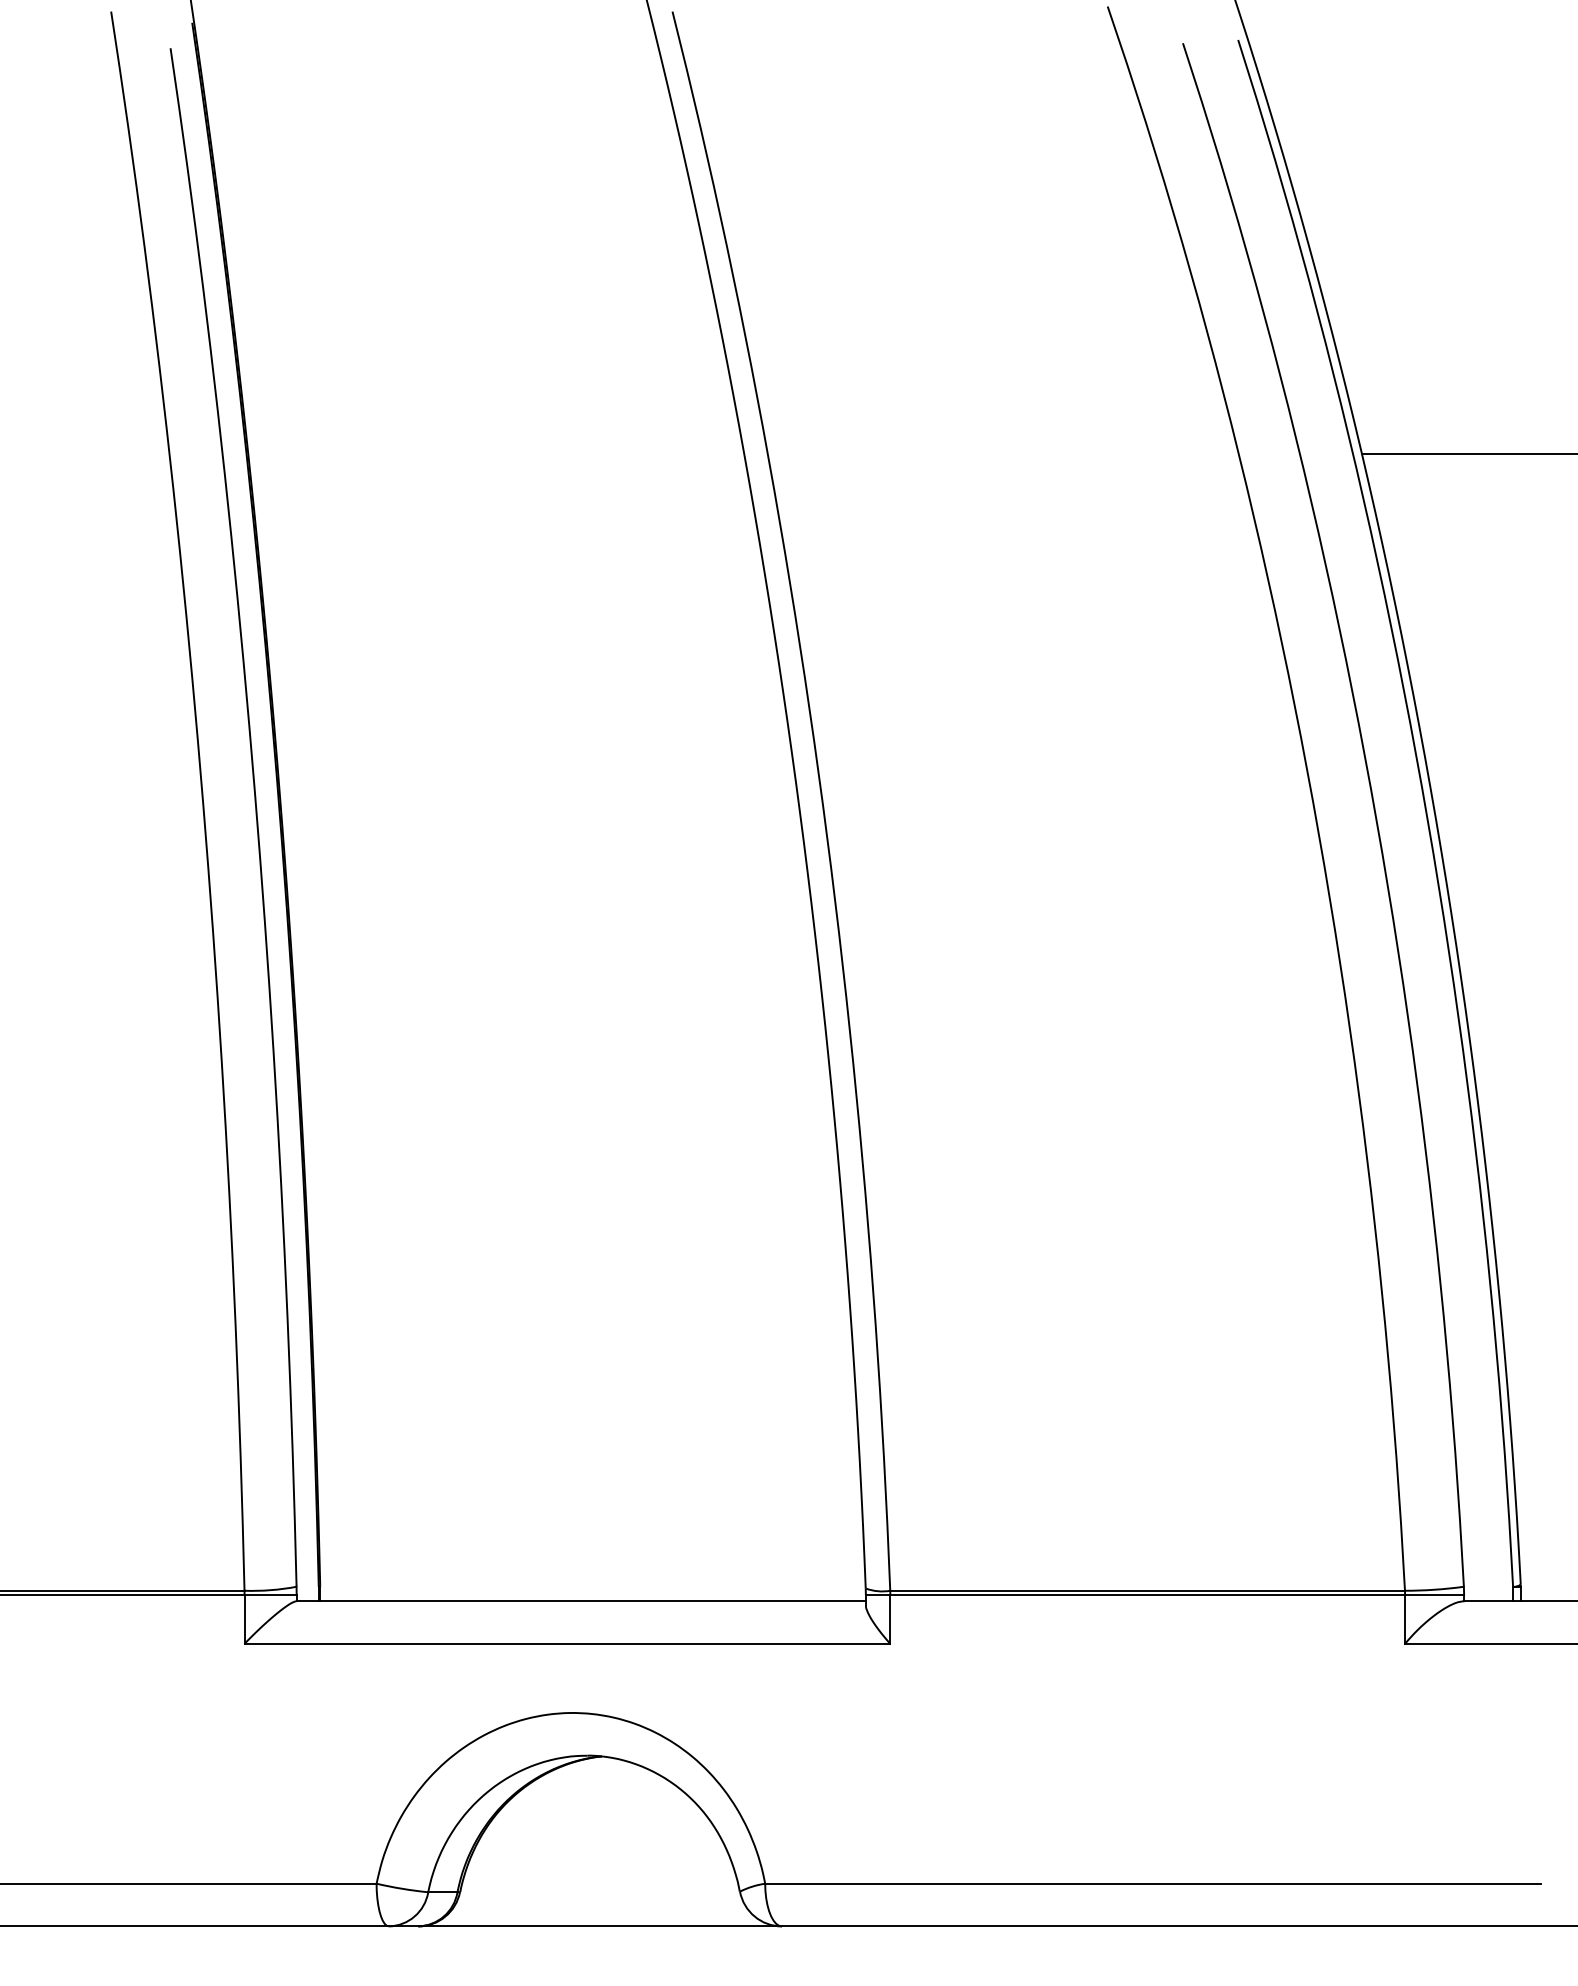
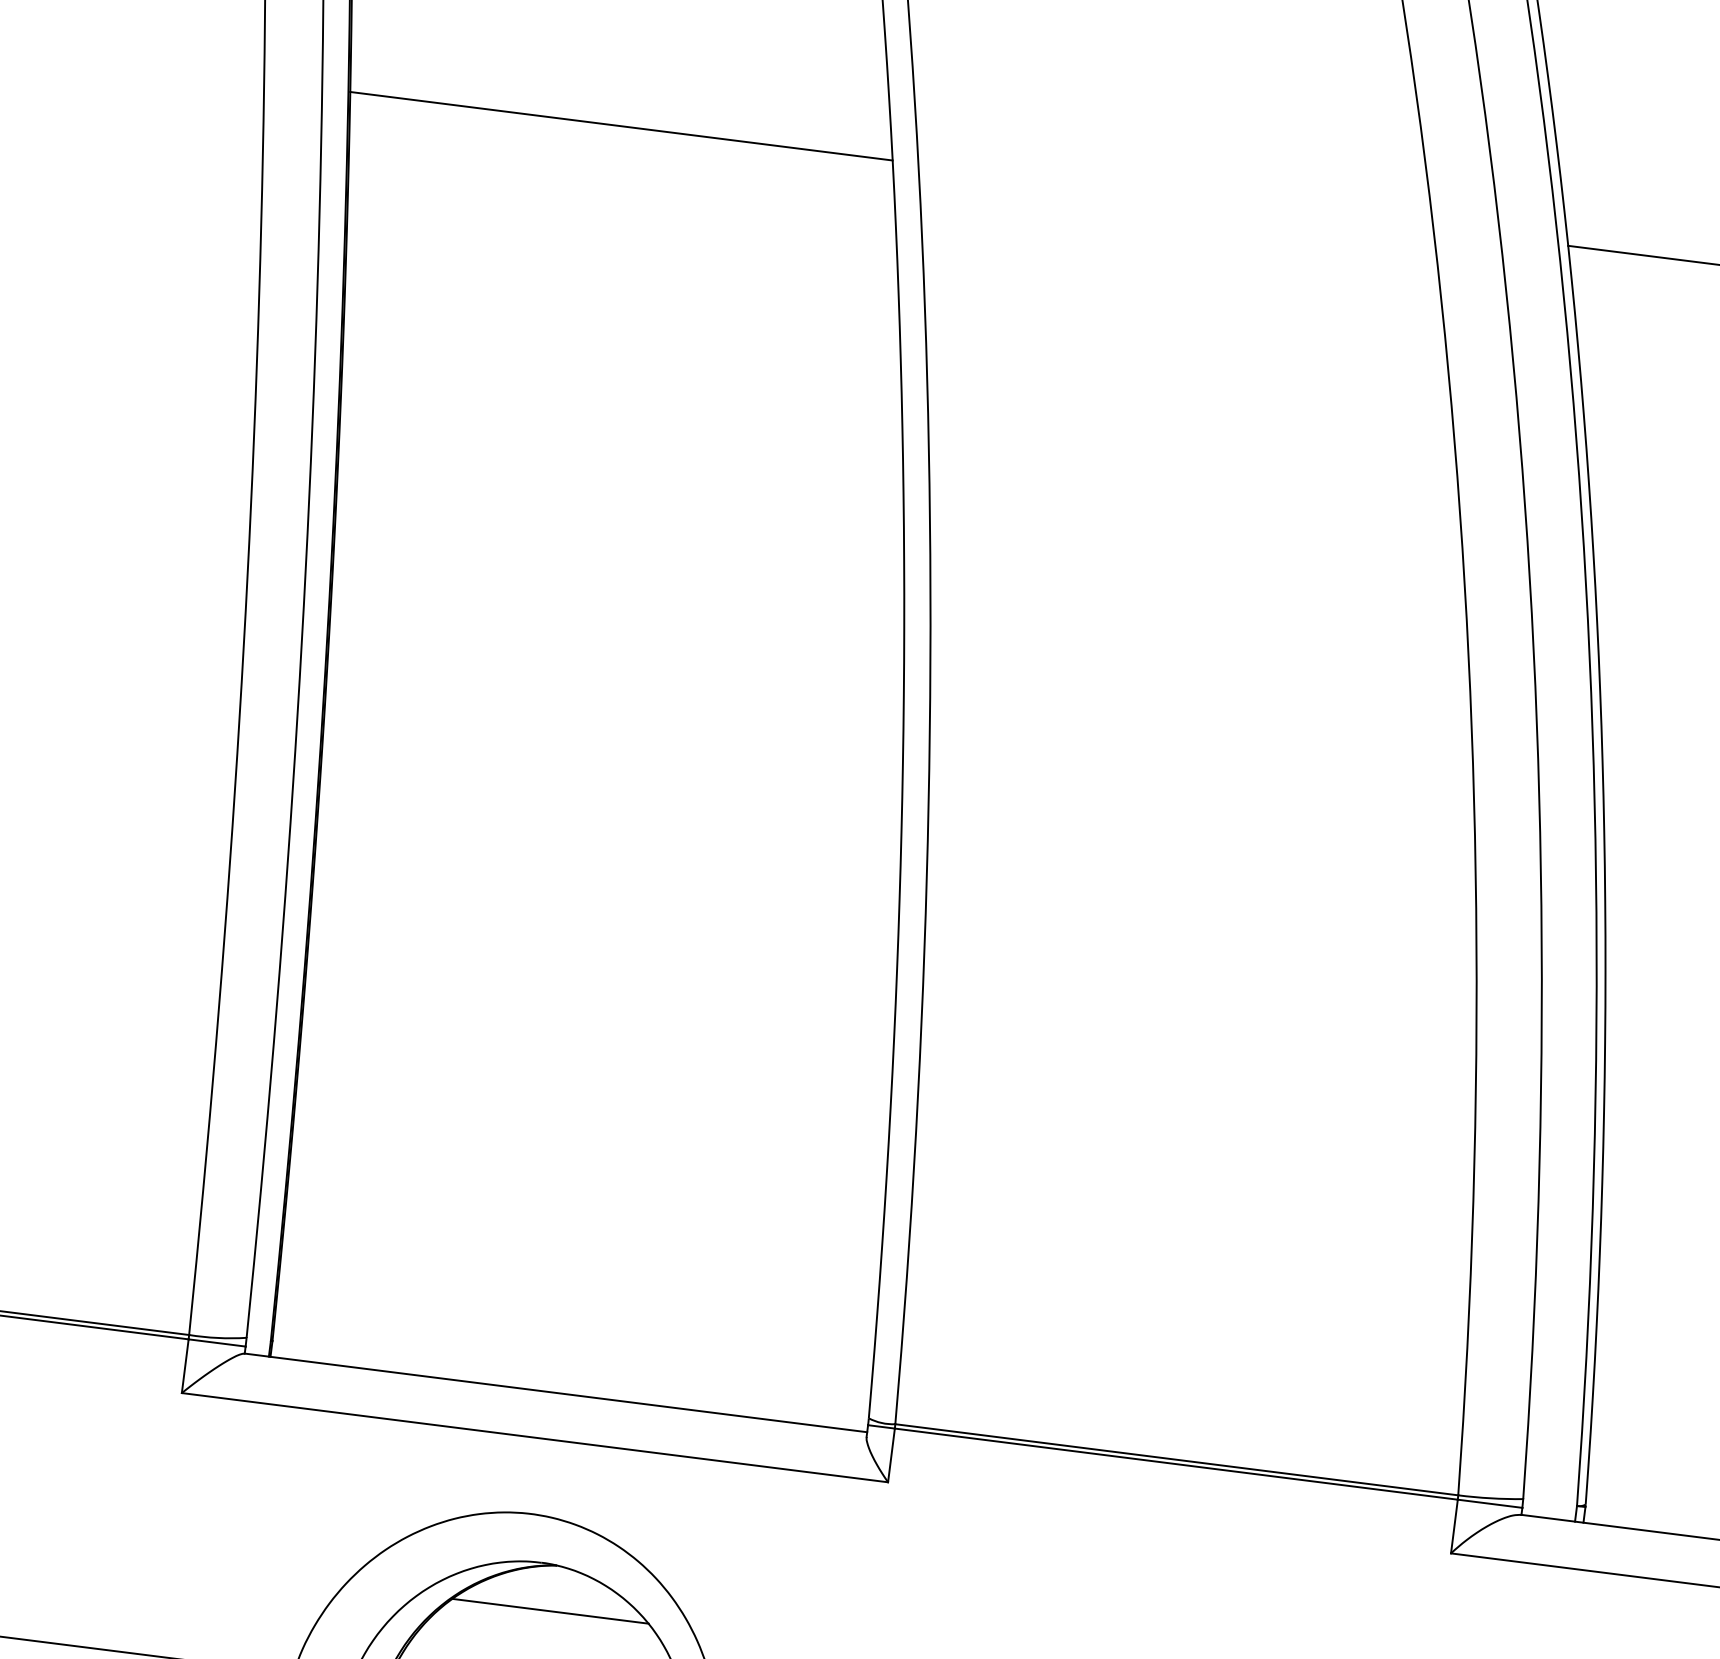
line: (496, 453) -> (621, 126), added
line: (600, 1798) -> (549, 1611), added

